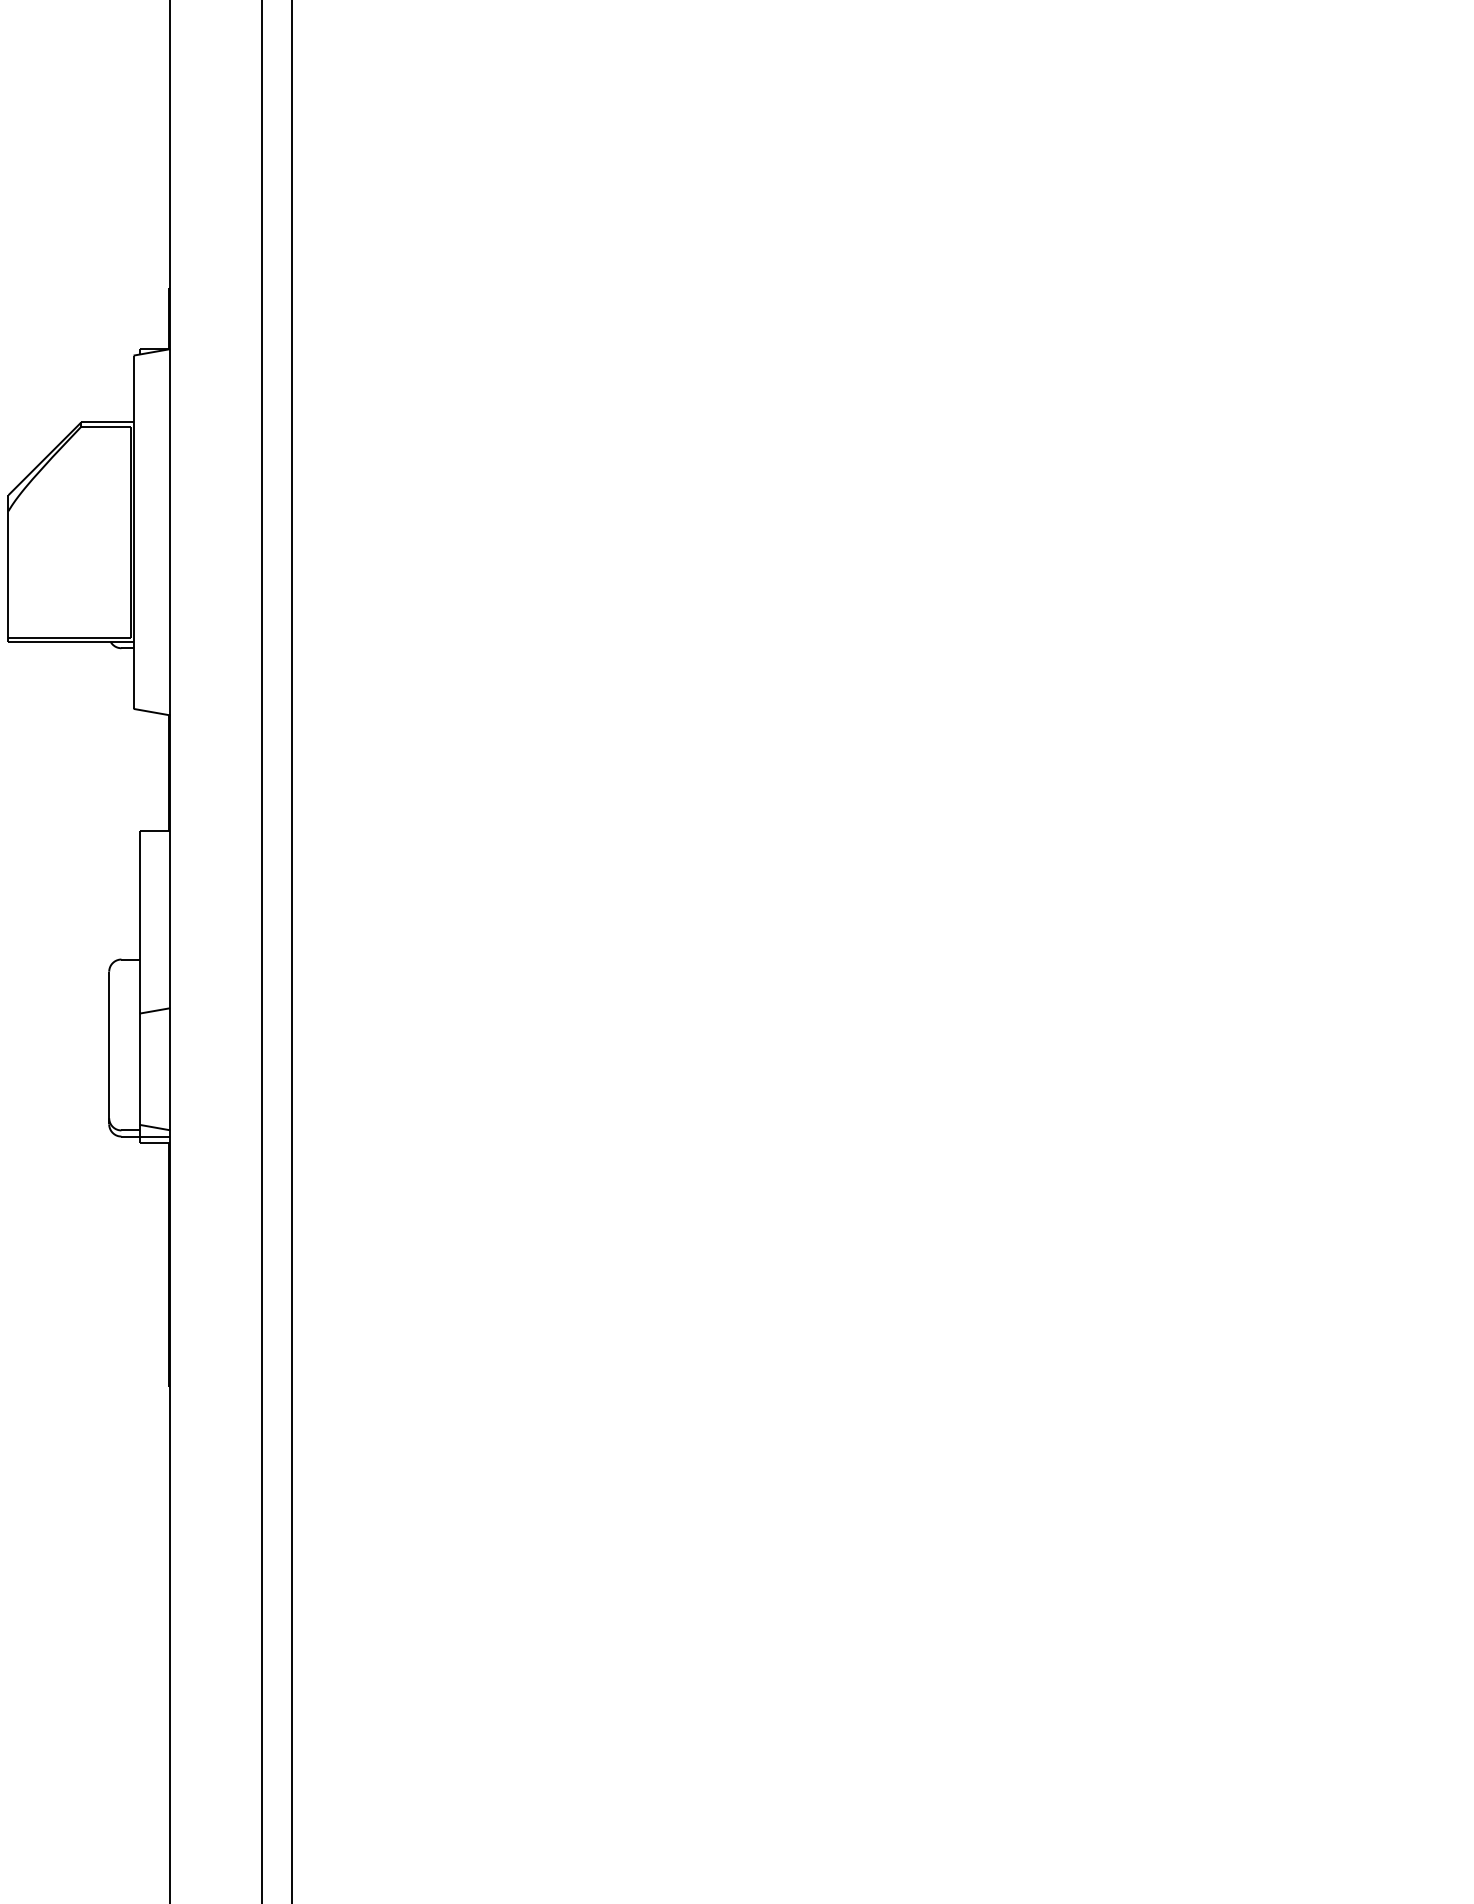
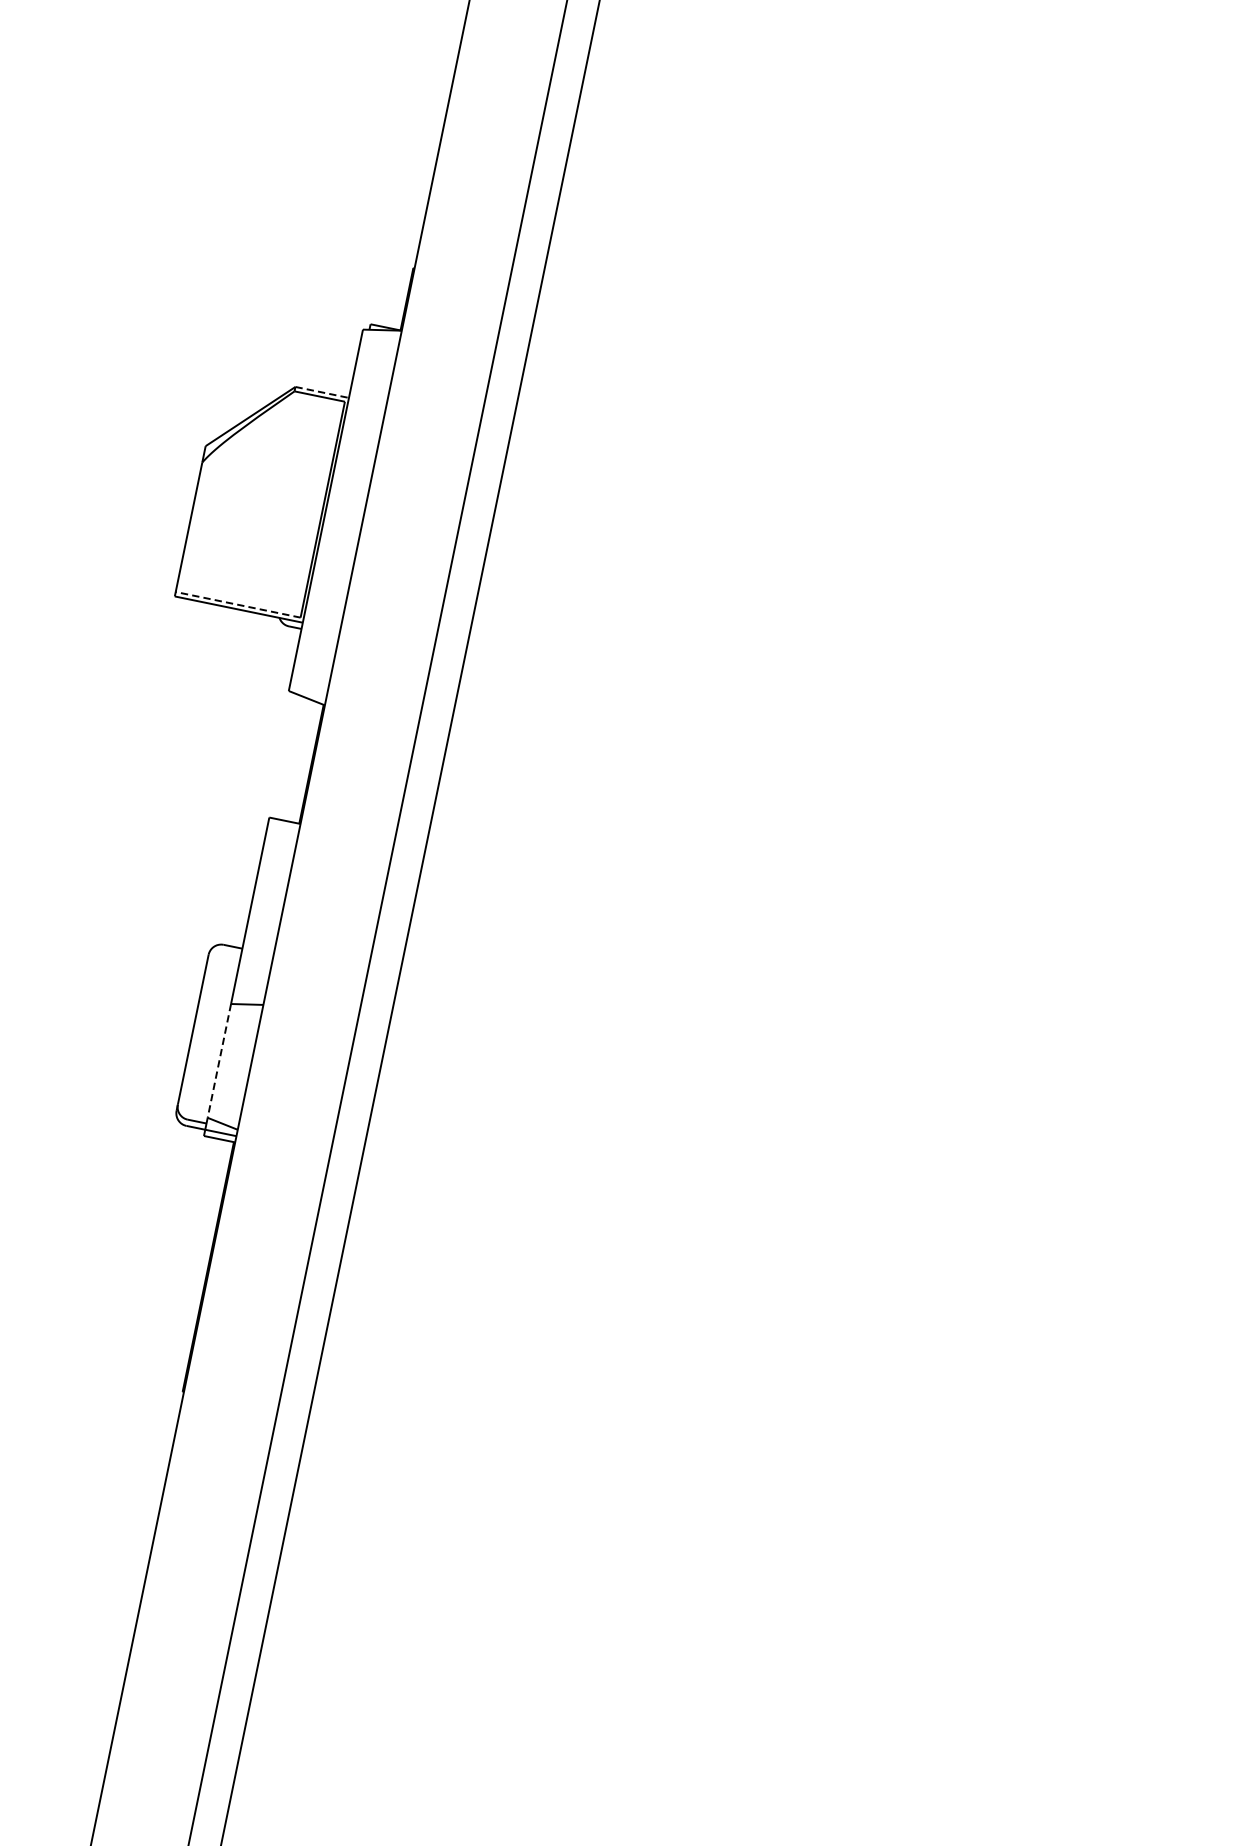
line: (107, 422) -> (322, 392), solid -> dashed
line: (69, 637) -> (238, 604), solid -> dashed
line: (139, 1069) -> (219, 1061), solid -> dashed

